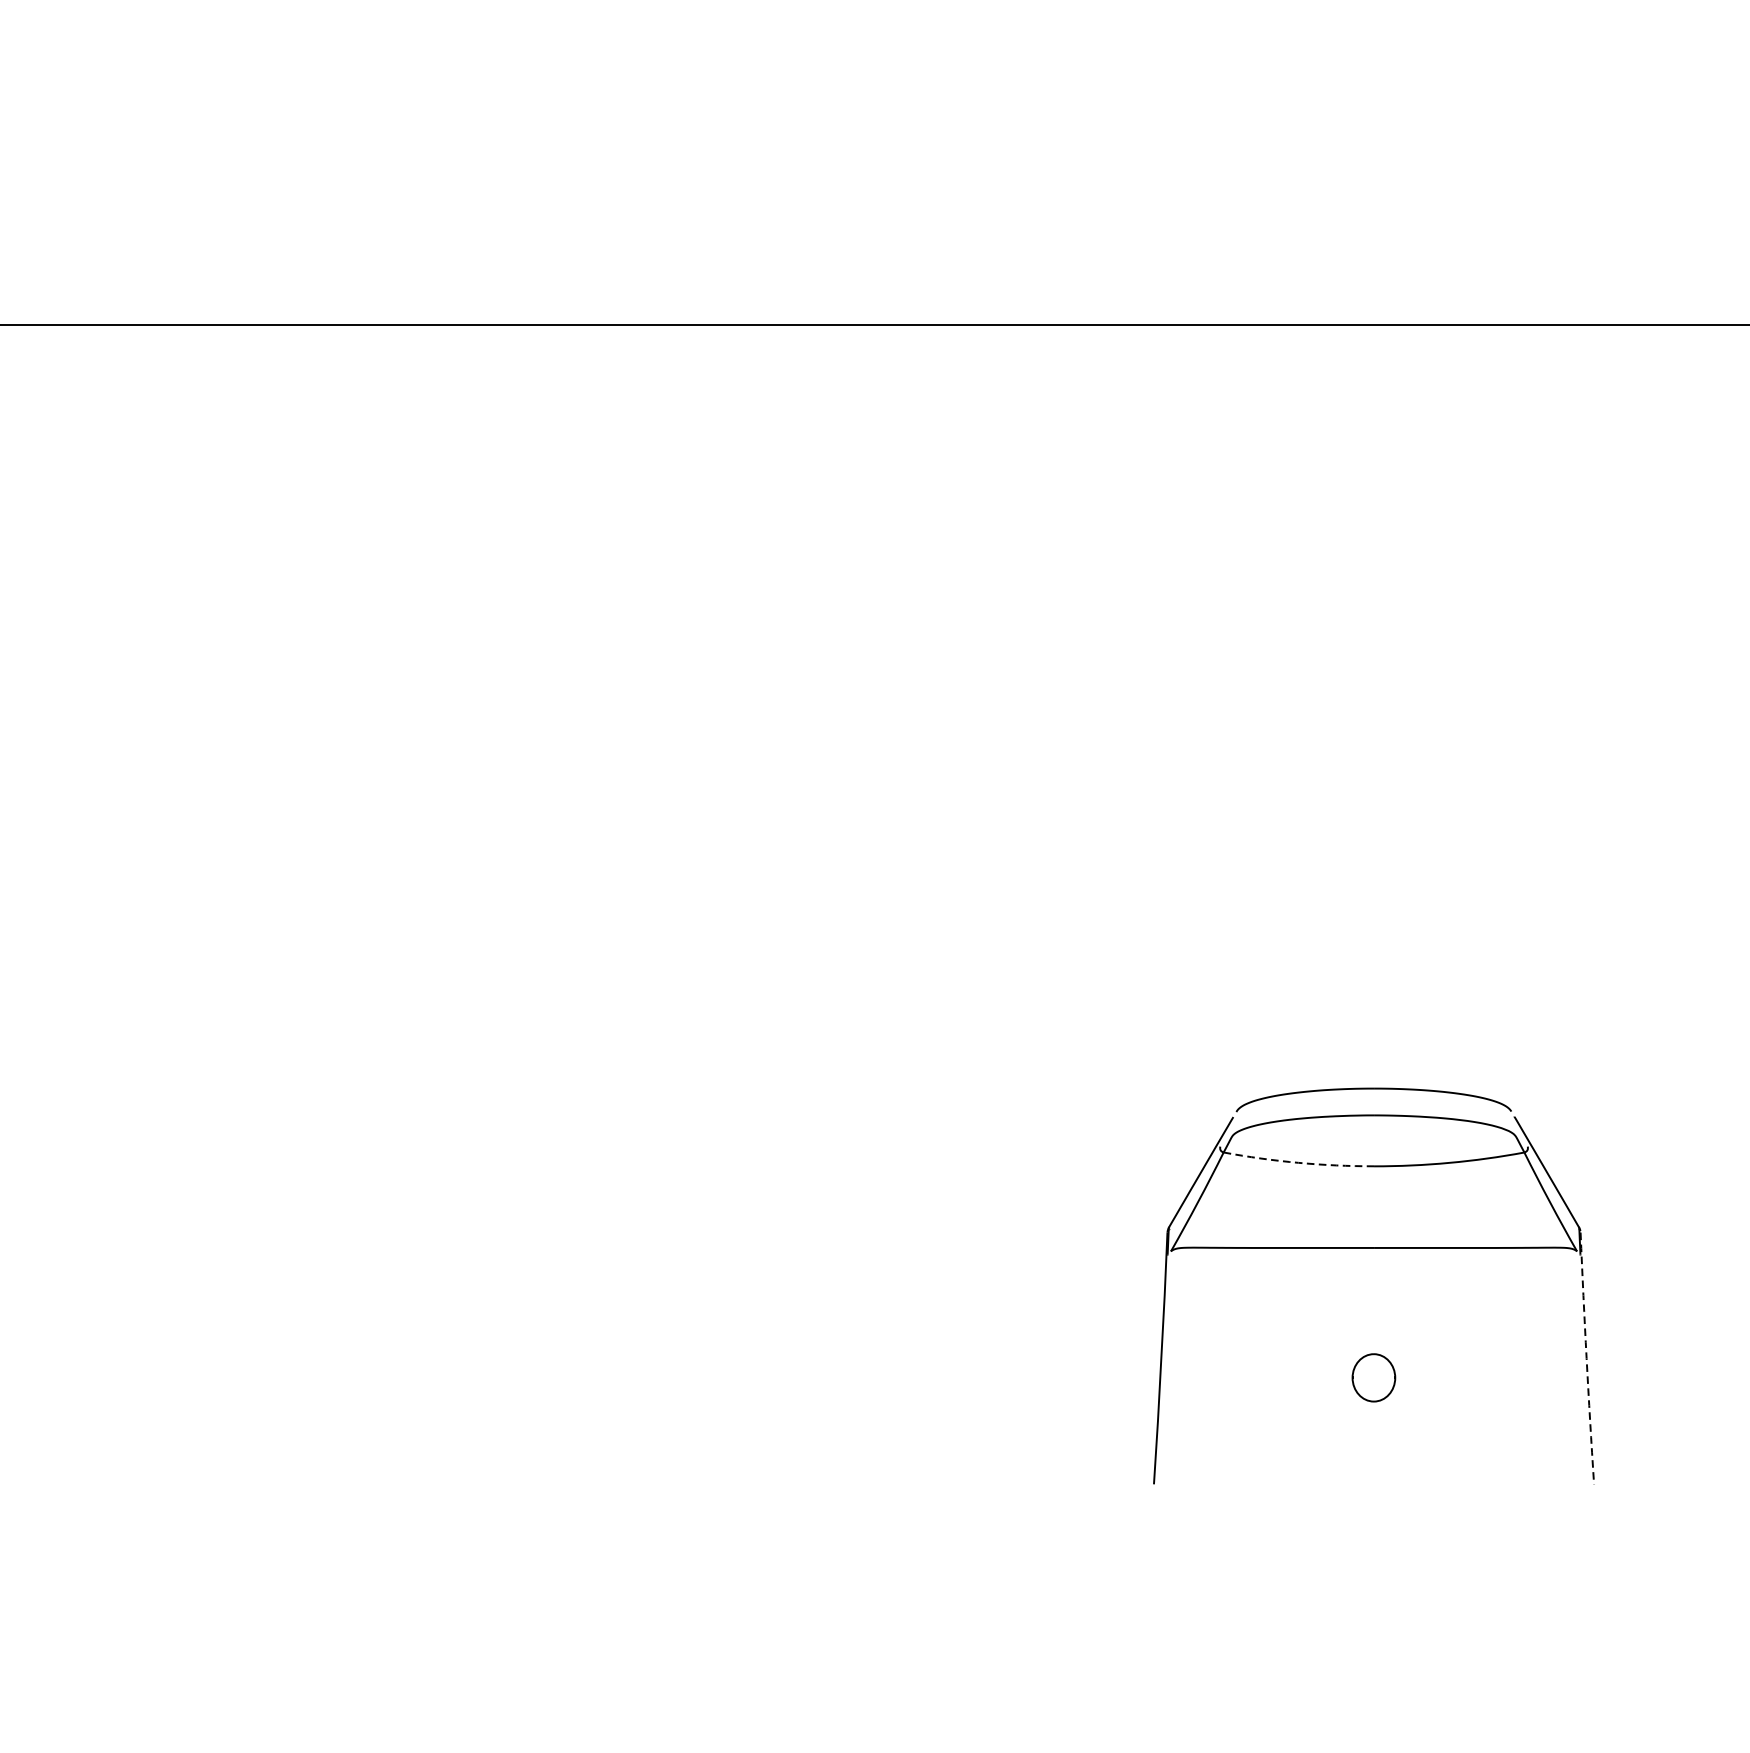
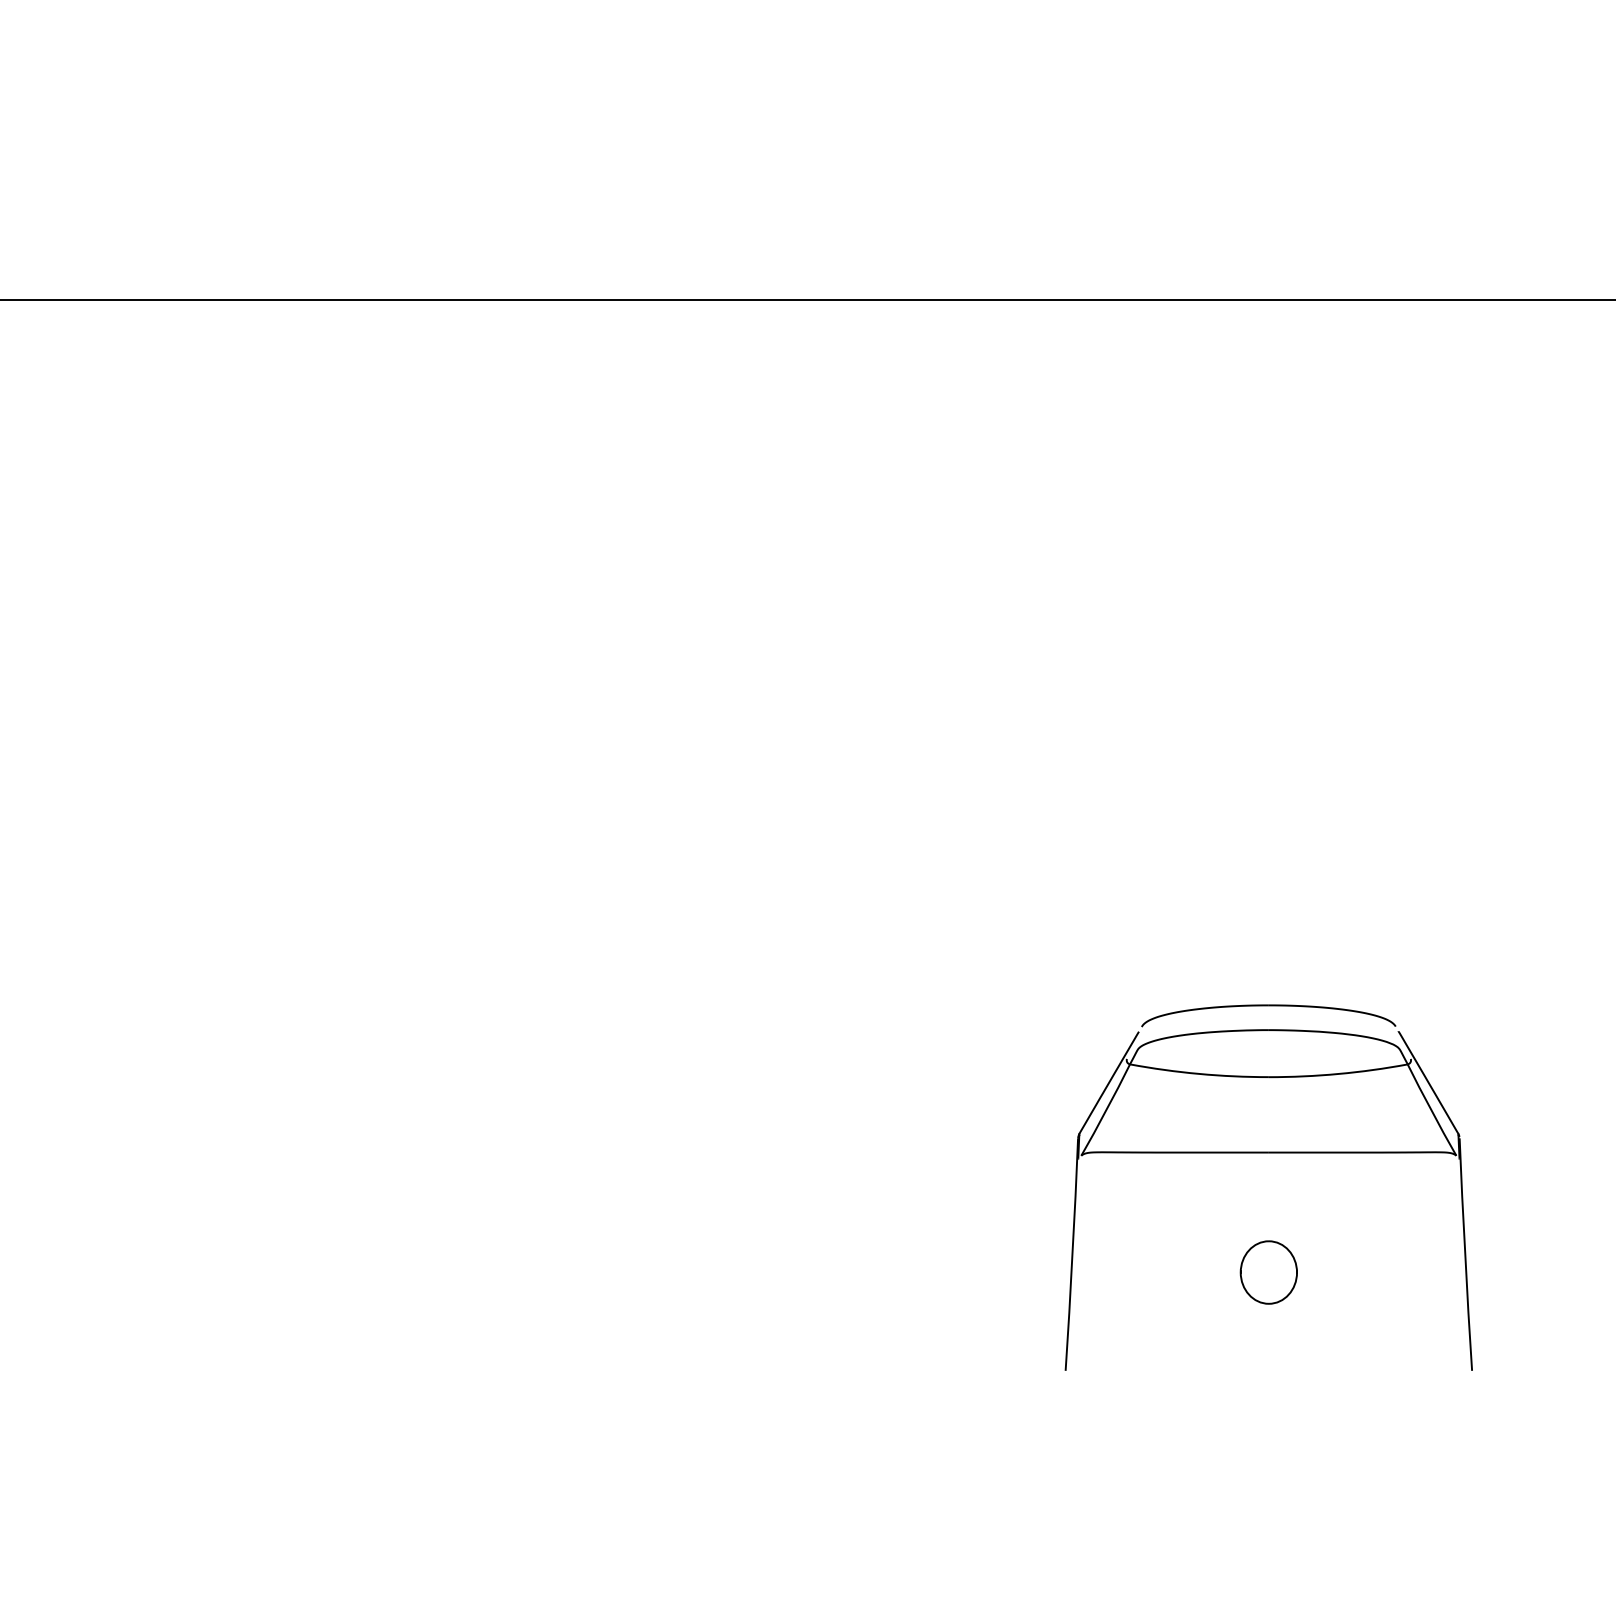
arc: (1298, 1162) -> (1199, 1073), dashed -> solid
arc: (1586, 1358) -> (1465, 1254), dashed -> solid
part: (1373, 1377) -> (1268, 1272), size x1.43

